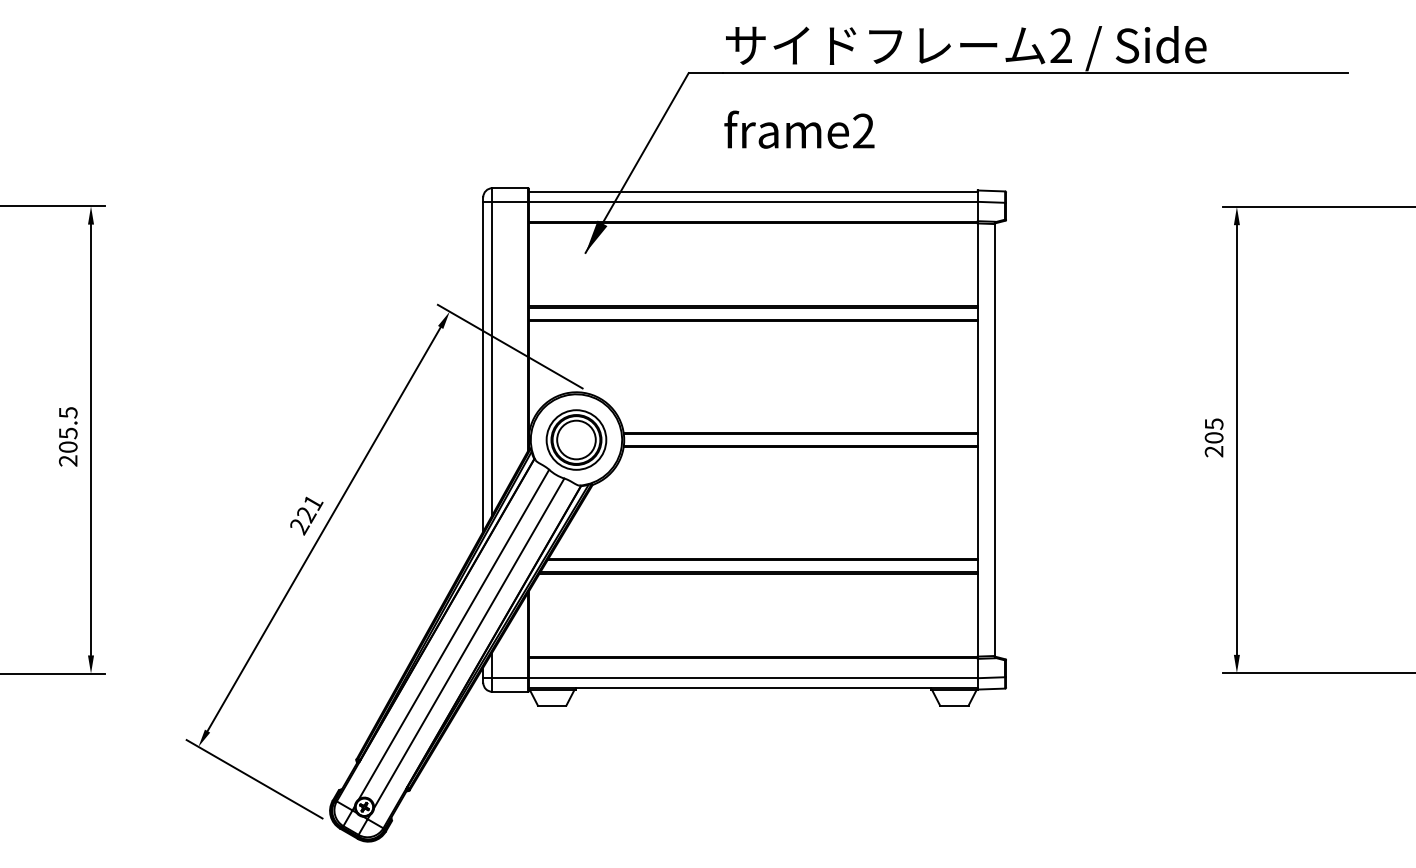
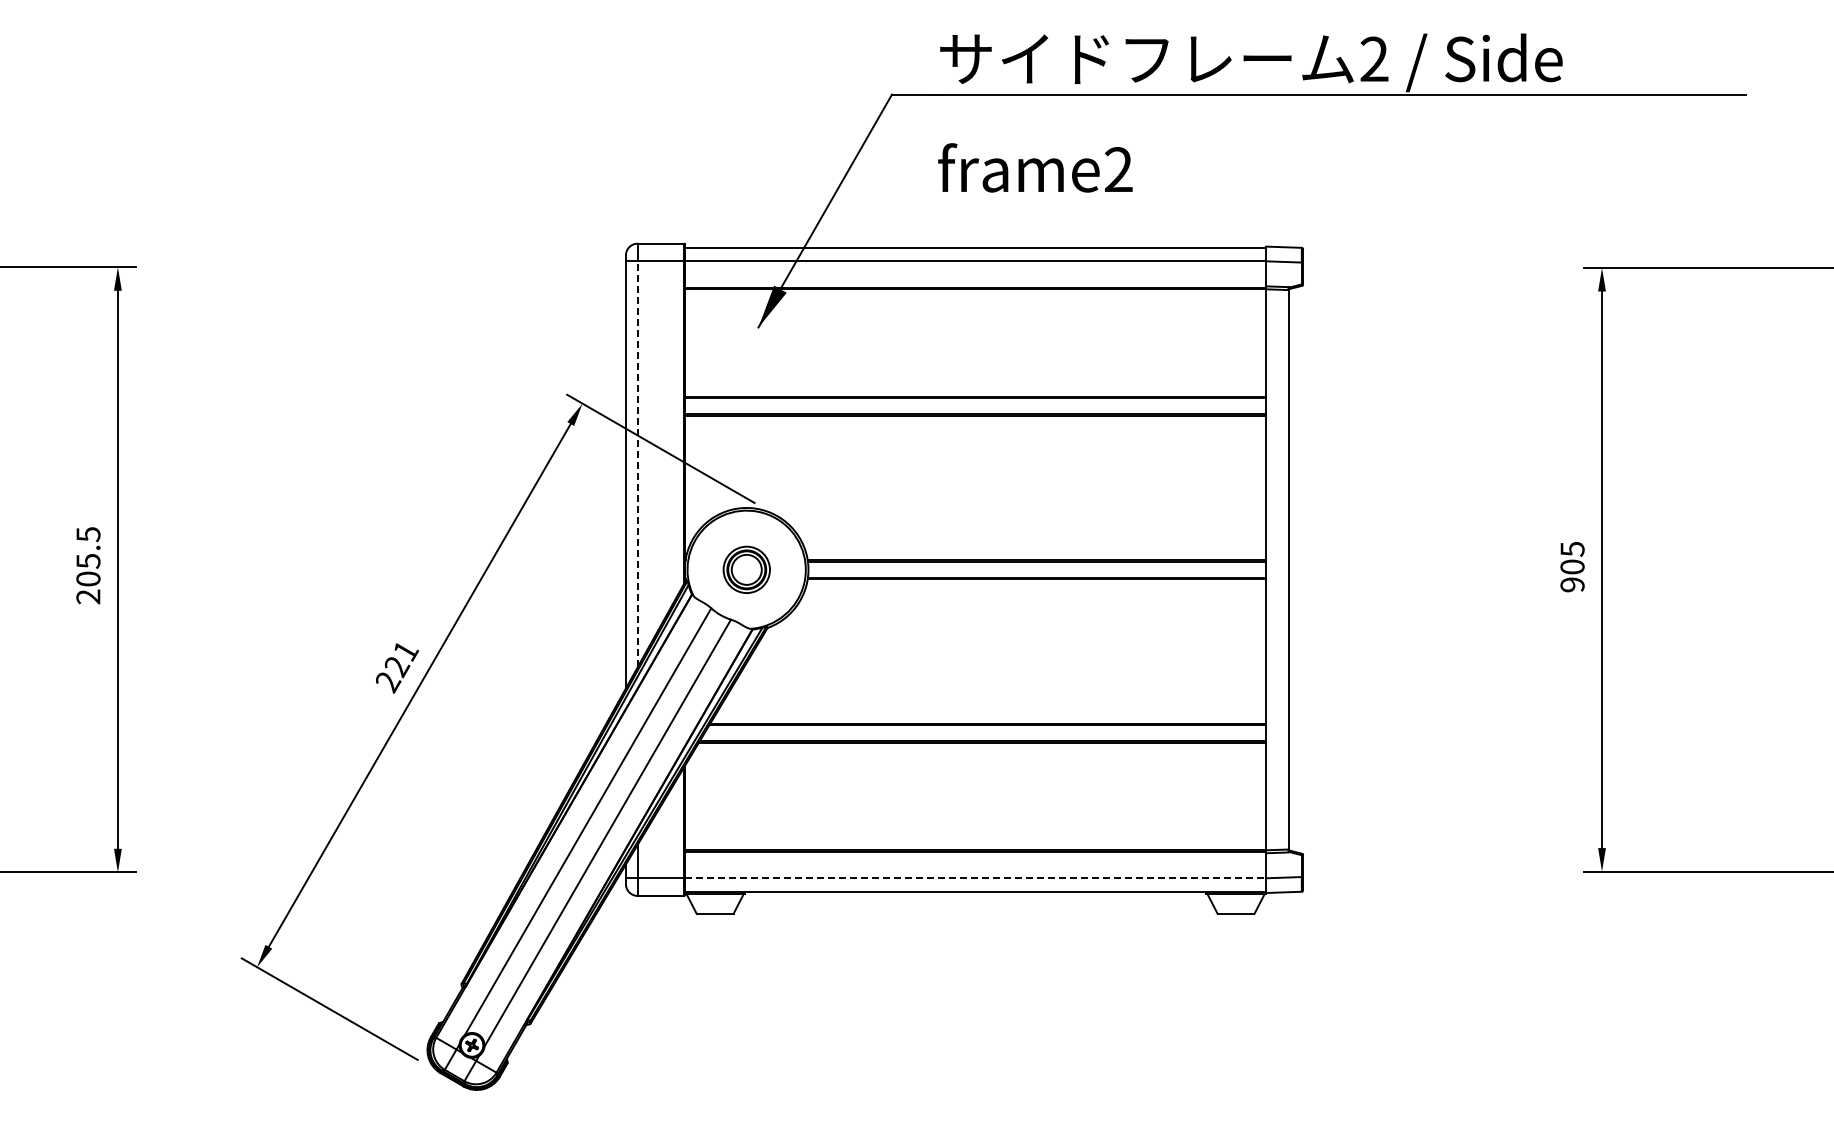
line: (492, 358) -> (637, 464), solid -> dashed
part: (576, 439) -> (746, 569), size x0.6
text: (1214, 451) -> (1572, 584), 205 -> 905
line: (753, 678) -> (975, 878), solid -> dashed

